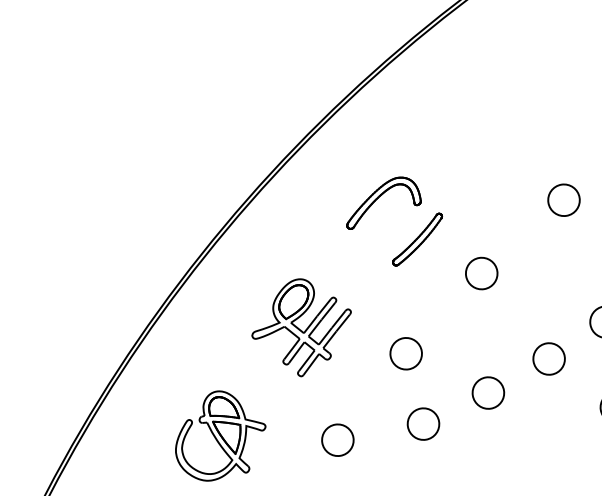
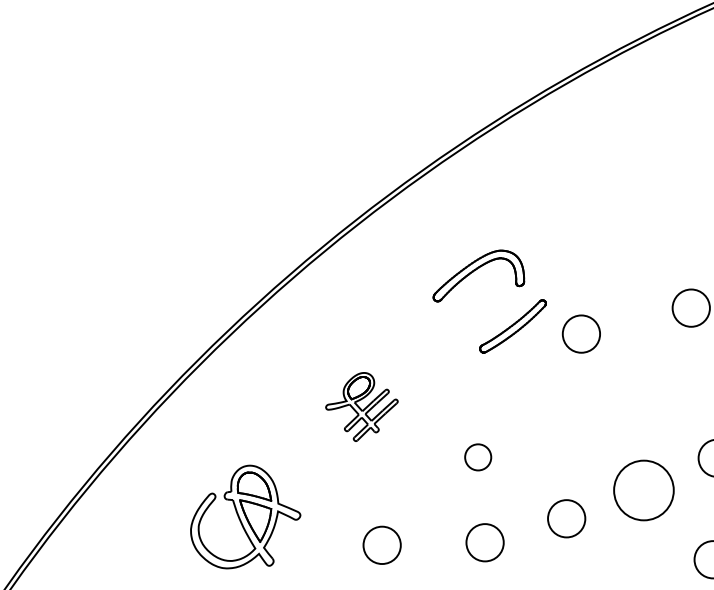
circle: (480, 273) -> (580, 333), moved
part: (301, 327) -> (361, 406), size x0.6
circle: (405, 353) -> (477, 457), size x0.7
circle: (548, 359) -> (643, 490), size x1.6

